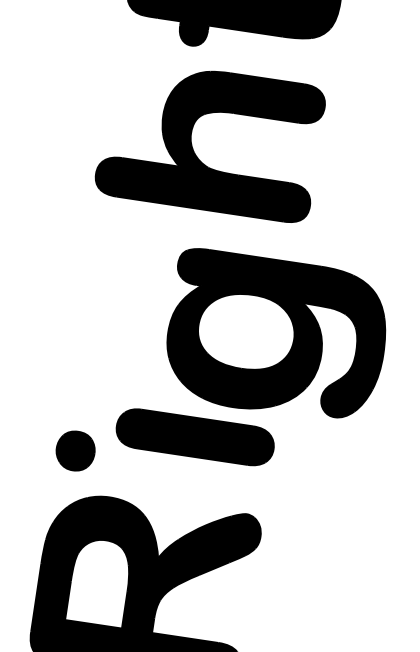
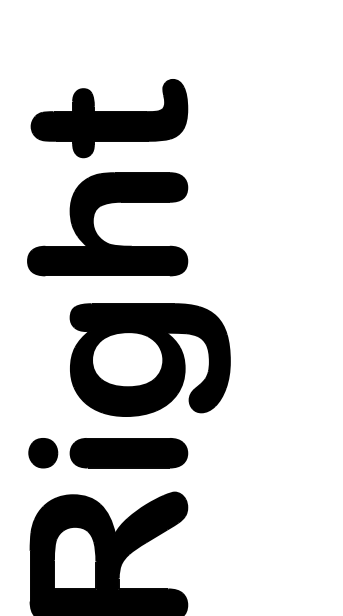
part: (275, 335) -> (149, 359), moved
part: (194, 437) -> (128, 453), moved
part: (75, 451) -> (43, 453), moved

